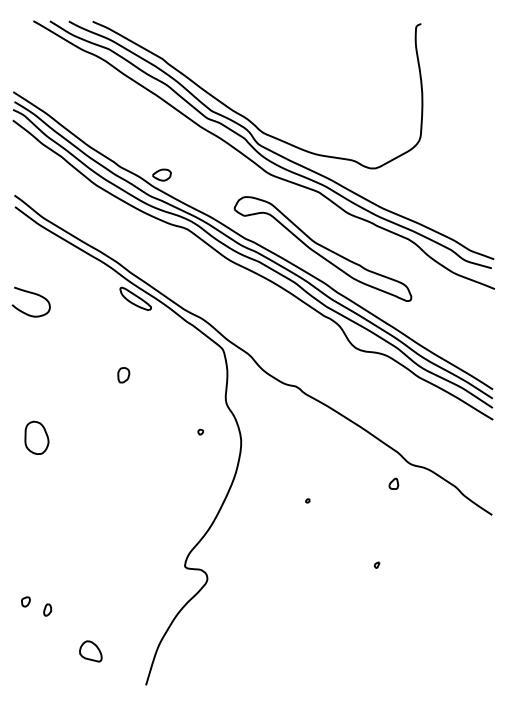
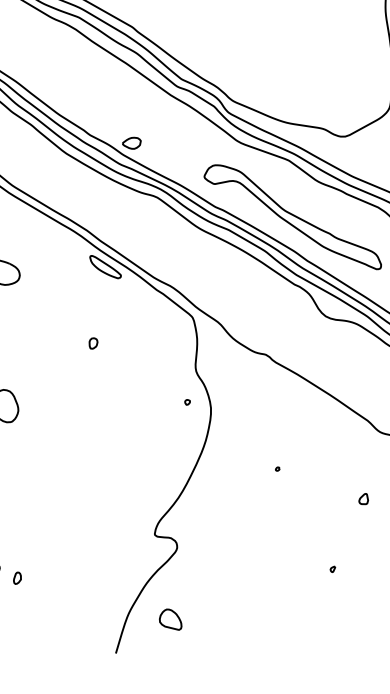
part: (123, 375) -> (93, 343), size x0.71
part: (200, 431) -> (187, 401), moved
part: (393, 483) -> (363, 498), moved
part: (376, 564) -> (332, 568), moved
part: (90, 651) -> (170, 619), moved

